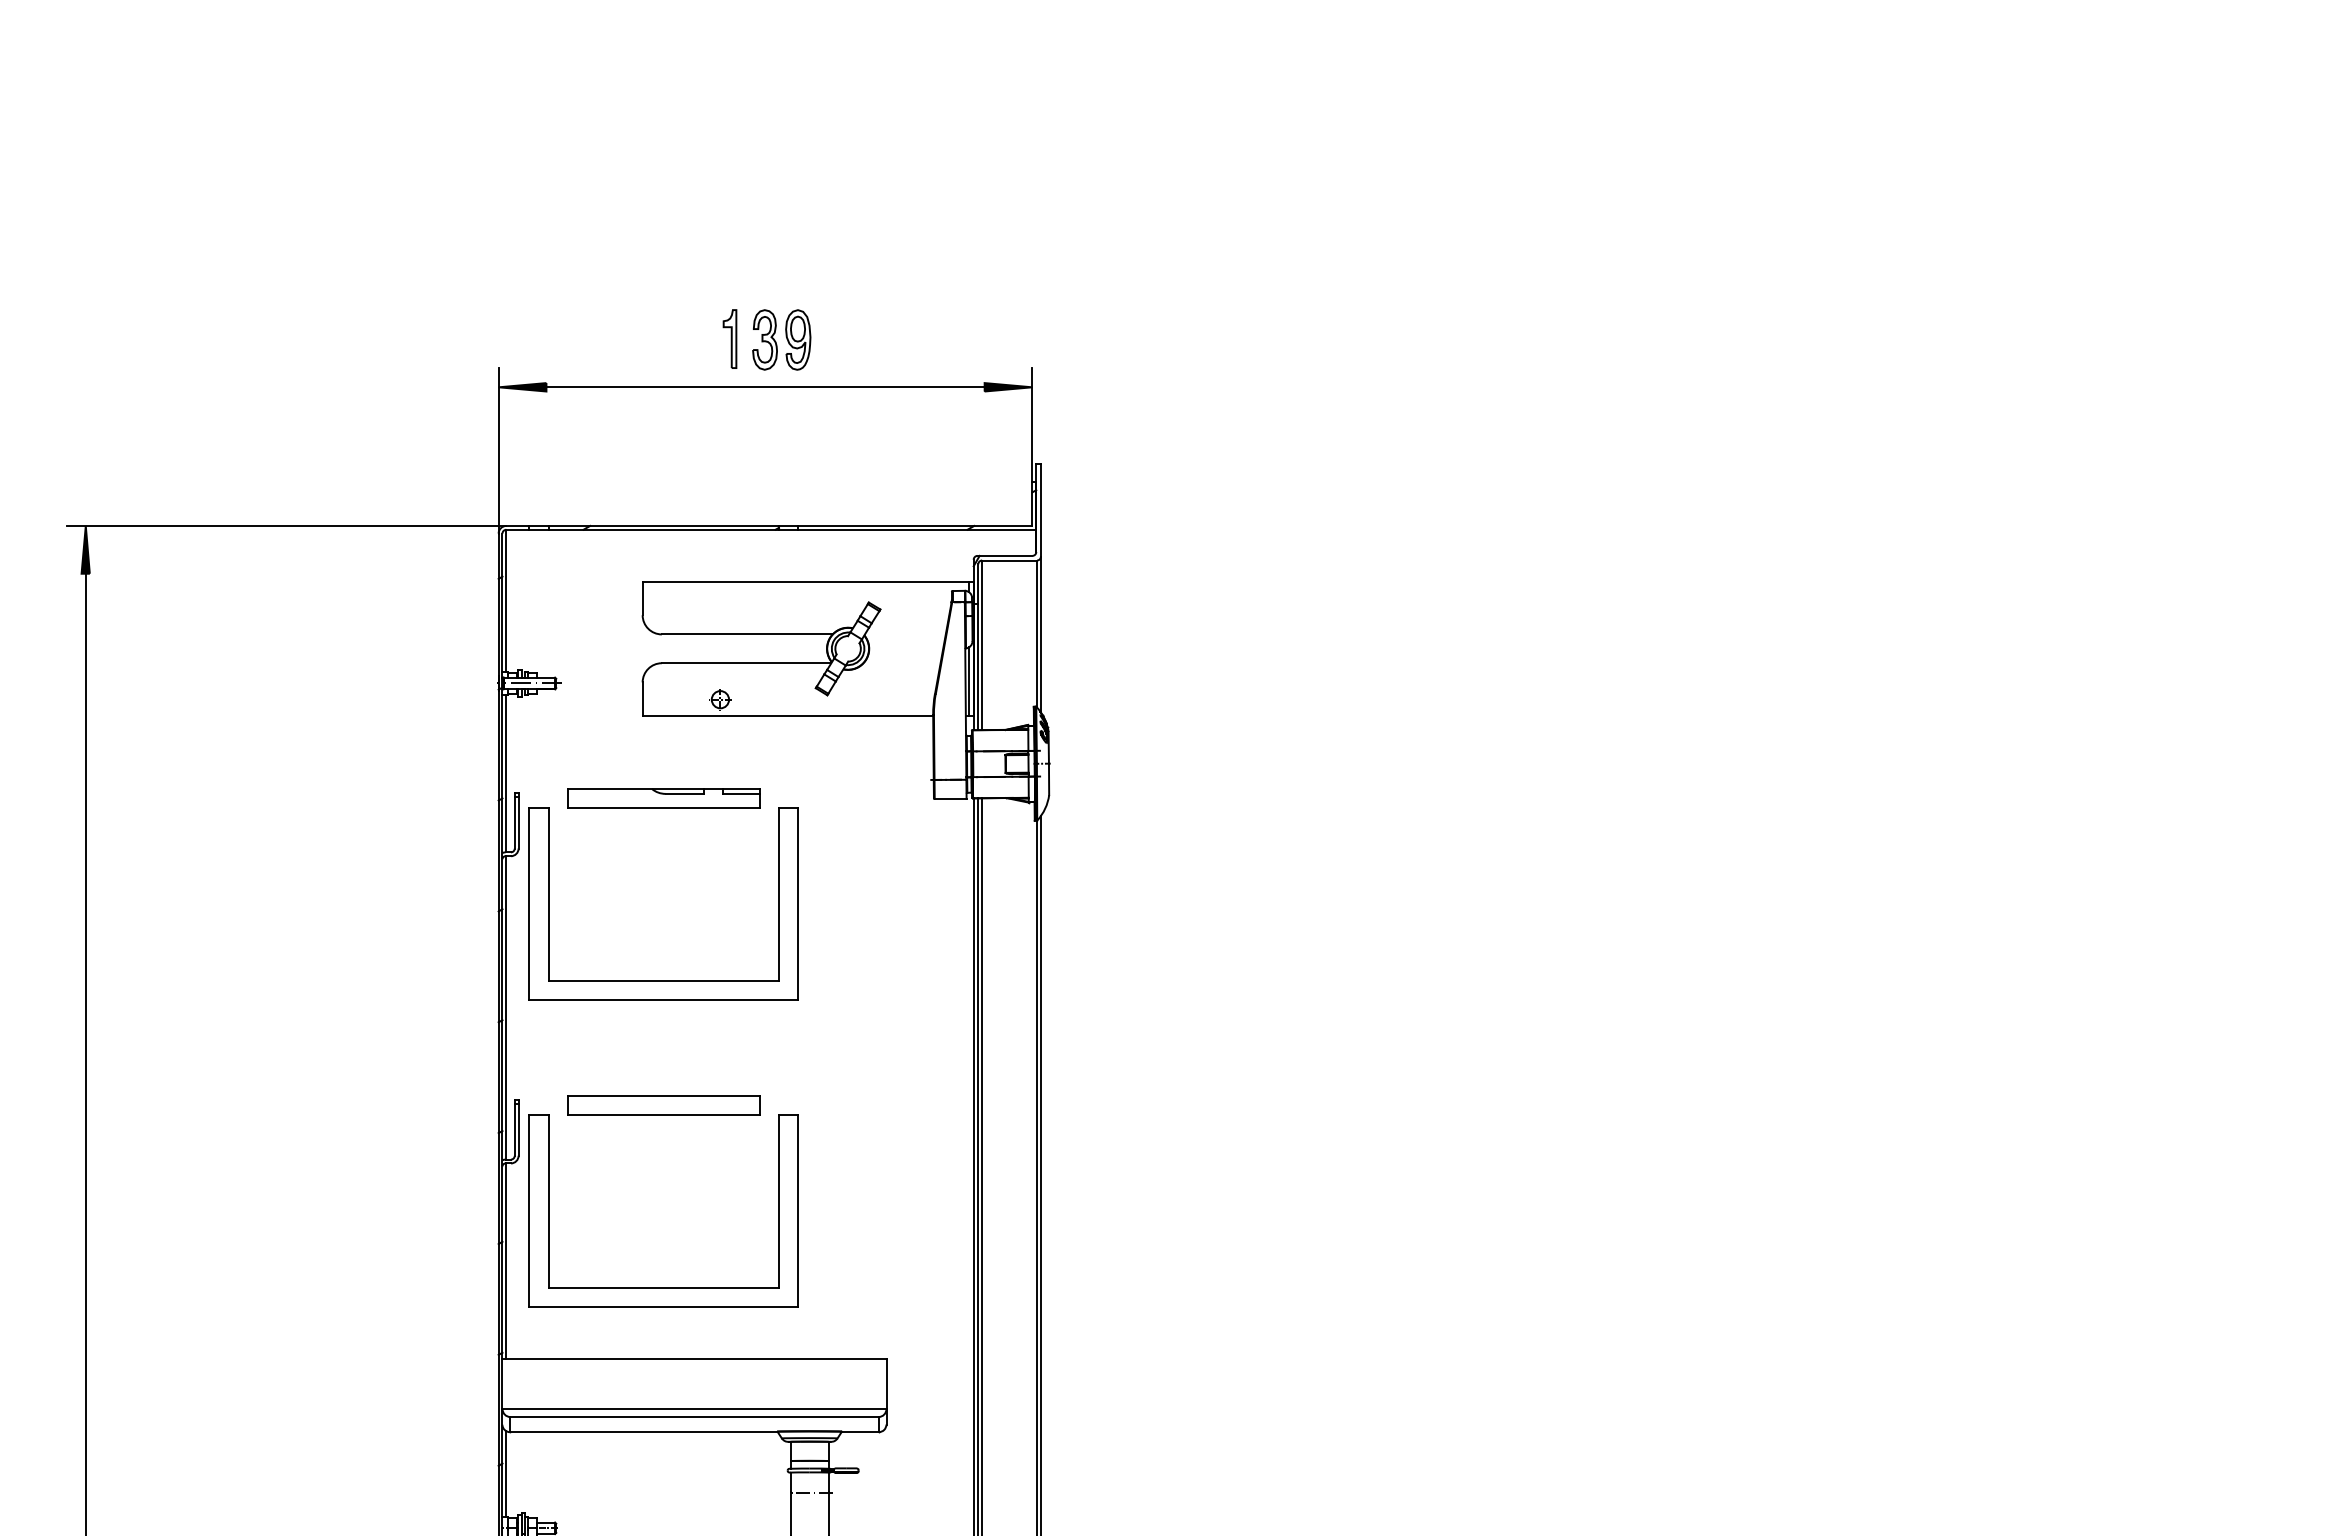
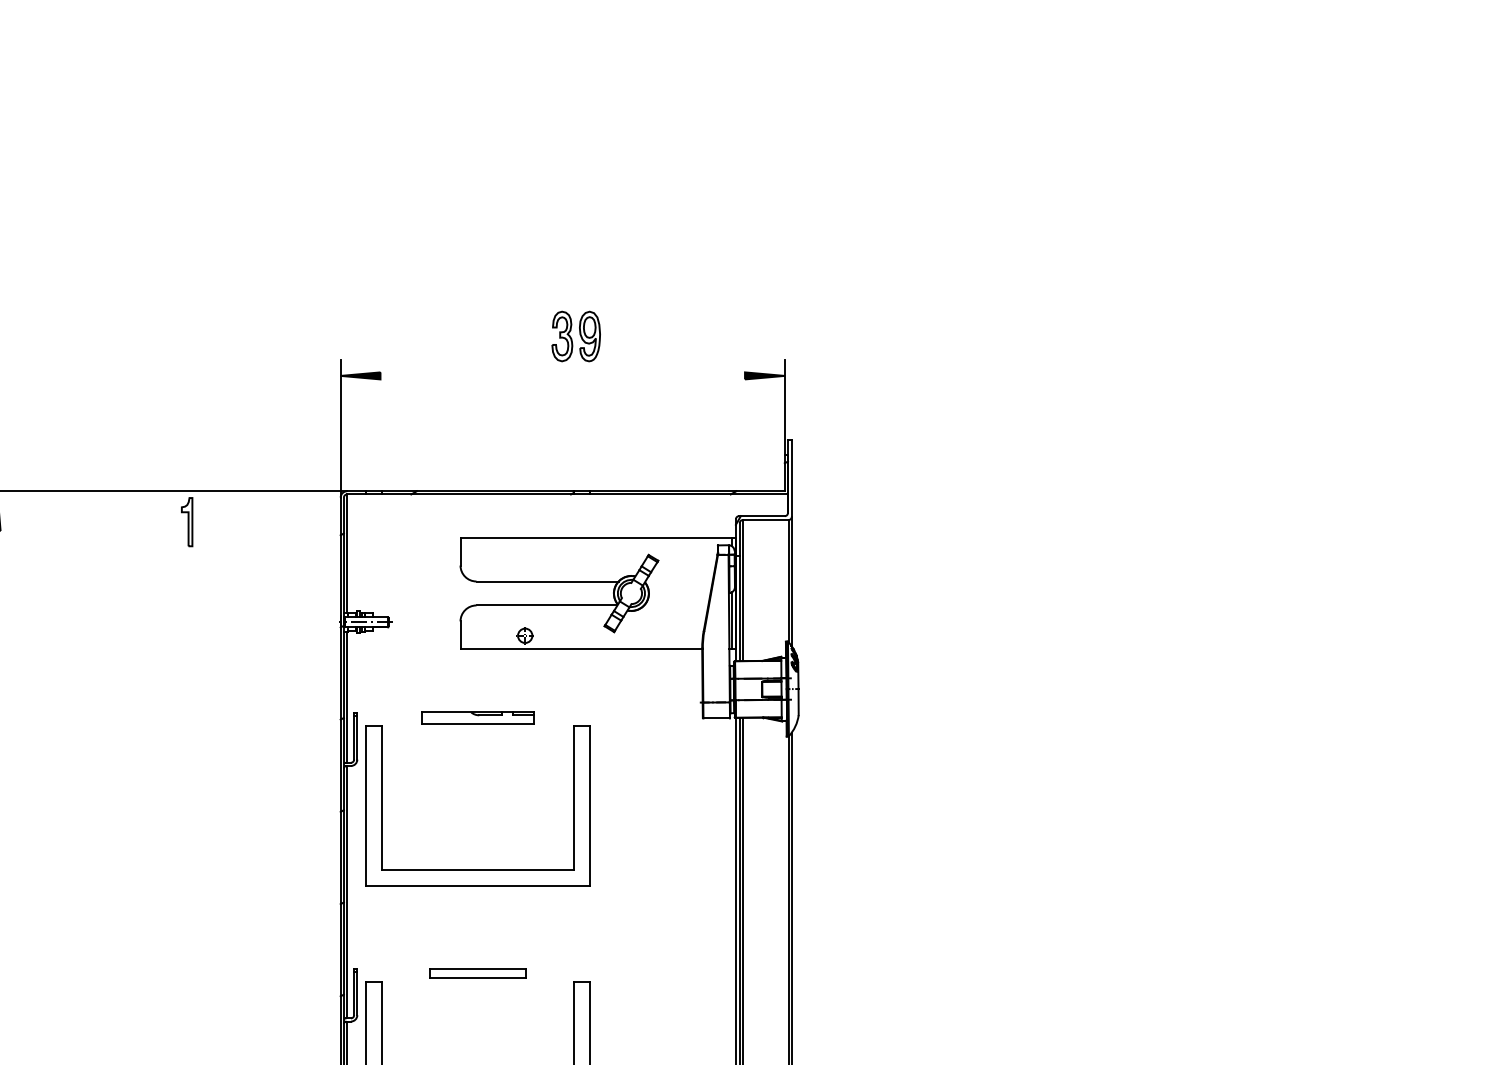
part: (729, 338) -> (186, 521), moved
line: (765, 387) -> (562, 376), removed
part: (663, 798) -> (477, 717), size x0.7
part: (663, 1105) -> (477, 973), size x0.6

